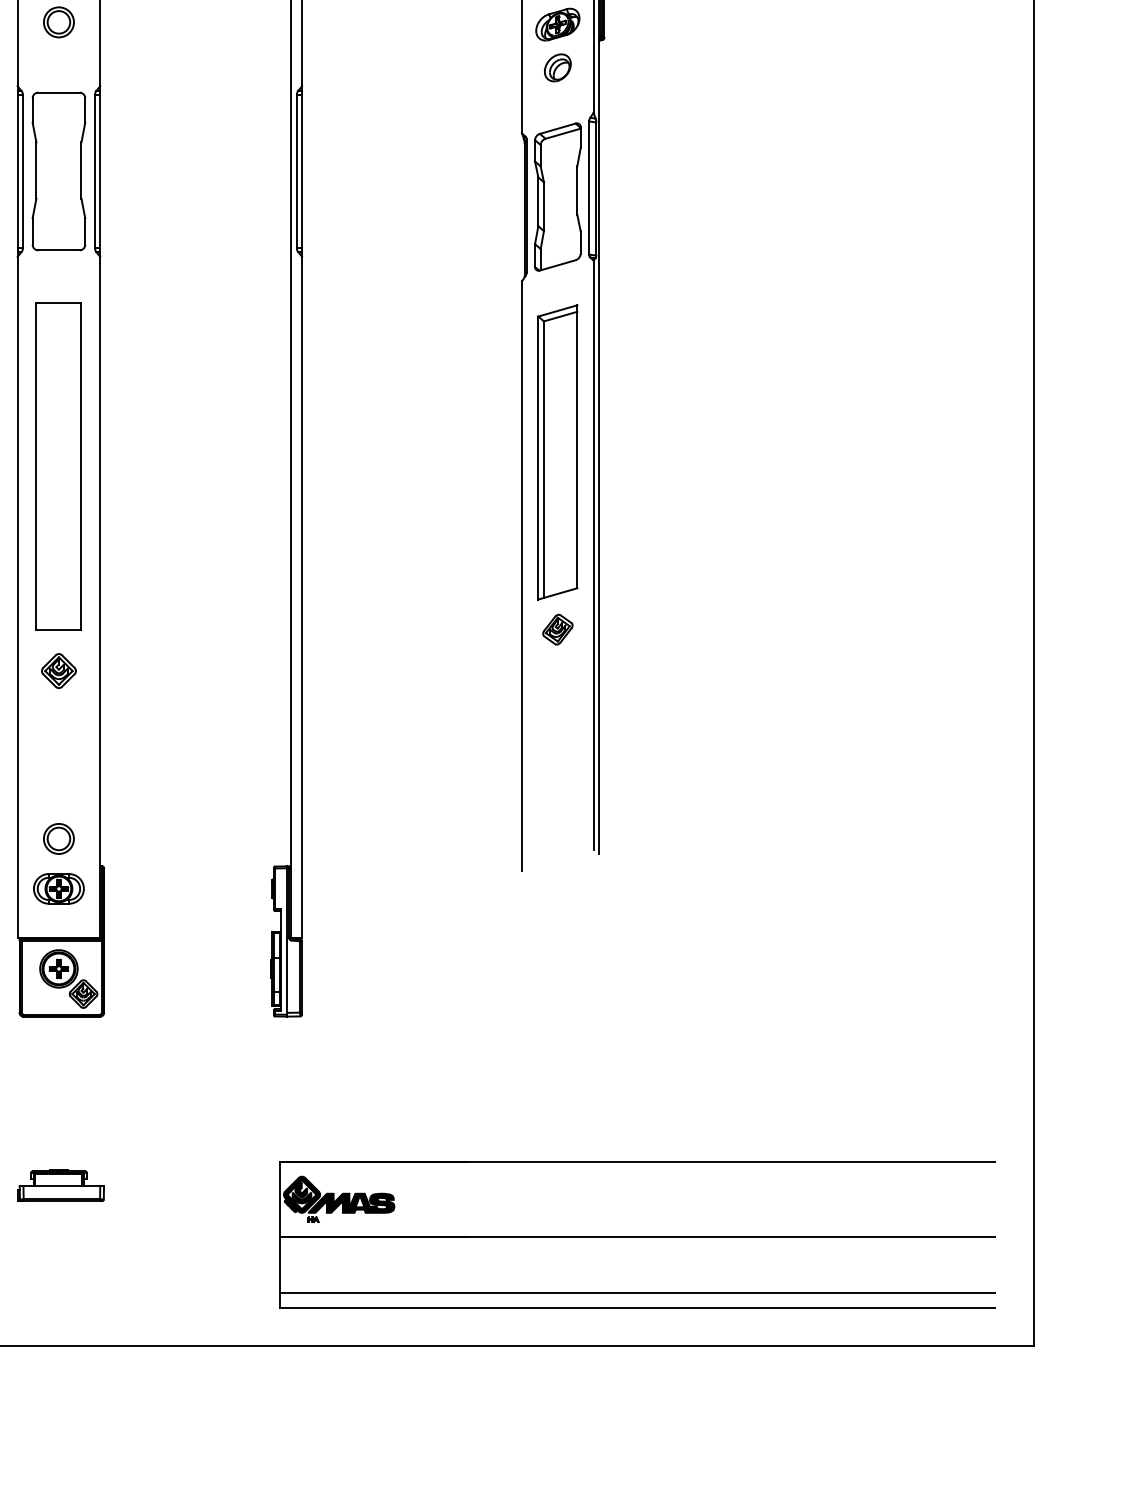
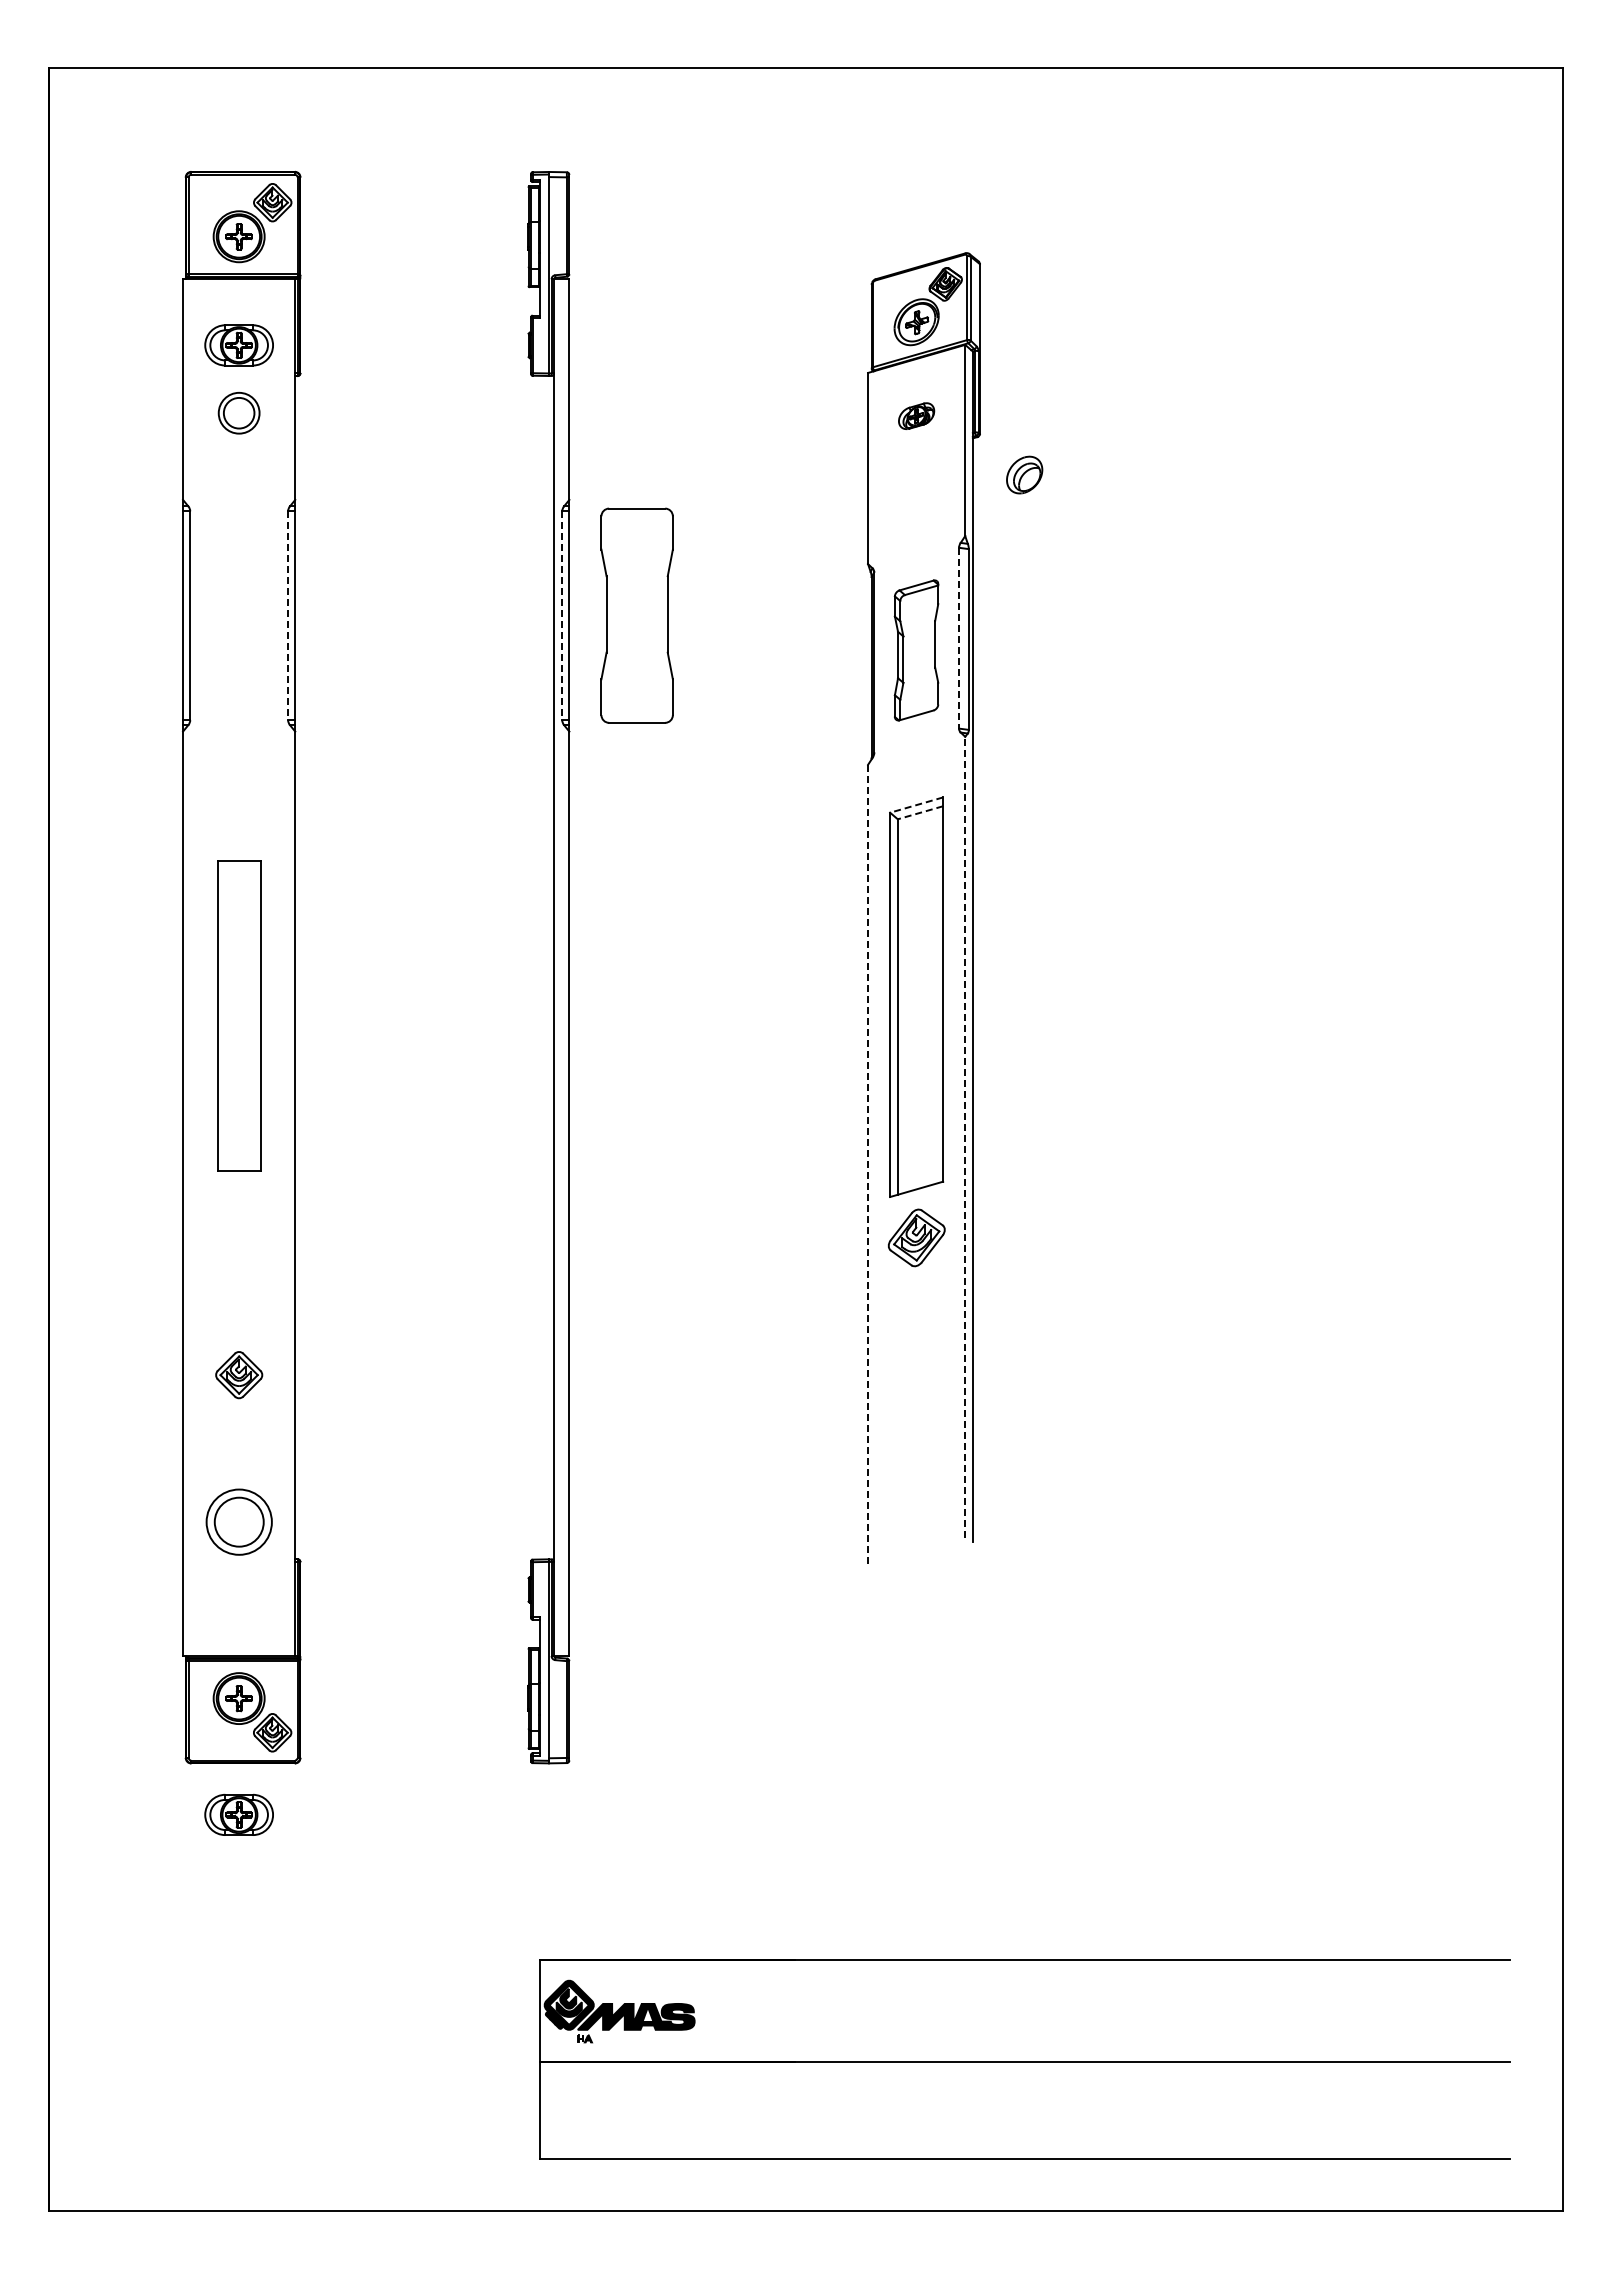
part: (557, 24) -> (916, 415), size x0.6
part: (557, 67) -> (1024, 474), moved
part: (58, 171) -> (636, 615), moved
line: (95, 172) -> (288, 616), solid -> dashed
line: (297, 172) -> (562, 616), solid -> dashed
line: (589, 188) -> (959, 638), solid -> dashed
part: (557, 197) -> (916, 650), size x0.7
line: (557, 311) -> (916, 805), solid -> dashed
line: (560, 316) -> (920, 812), solid -> dashed
part: (59, 465) -> (239, 1015), size x0.7
line: (593, 554) -> (965, 1136), solid -> dashed
line: (522, 576) -> (868, 1165), solid -> dashed
part: (557, 629) -> (916, 1237), size x1.4
part: (59, 671) -> (239, 1375), moved
part: (58, 838) -> (238, 1521), size x1.6
part: (58, 888) -> (238, 1814), moved
part: (60, 1185) -> (241, 1992), removed
line: (637, 1292) -> (1024, 2138), removed

